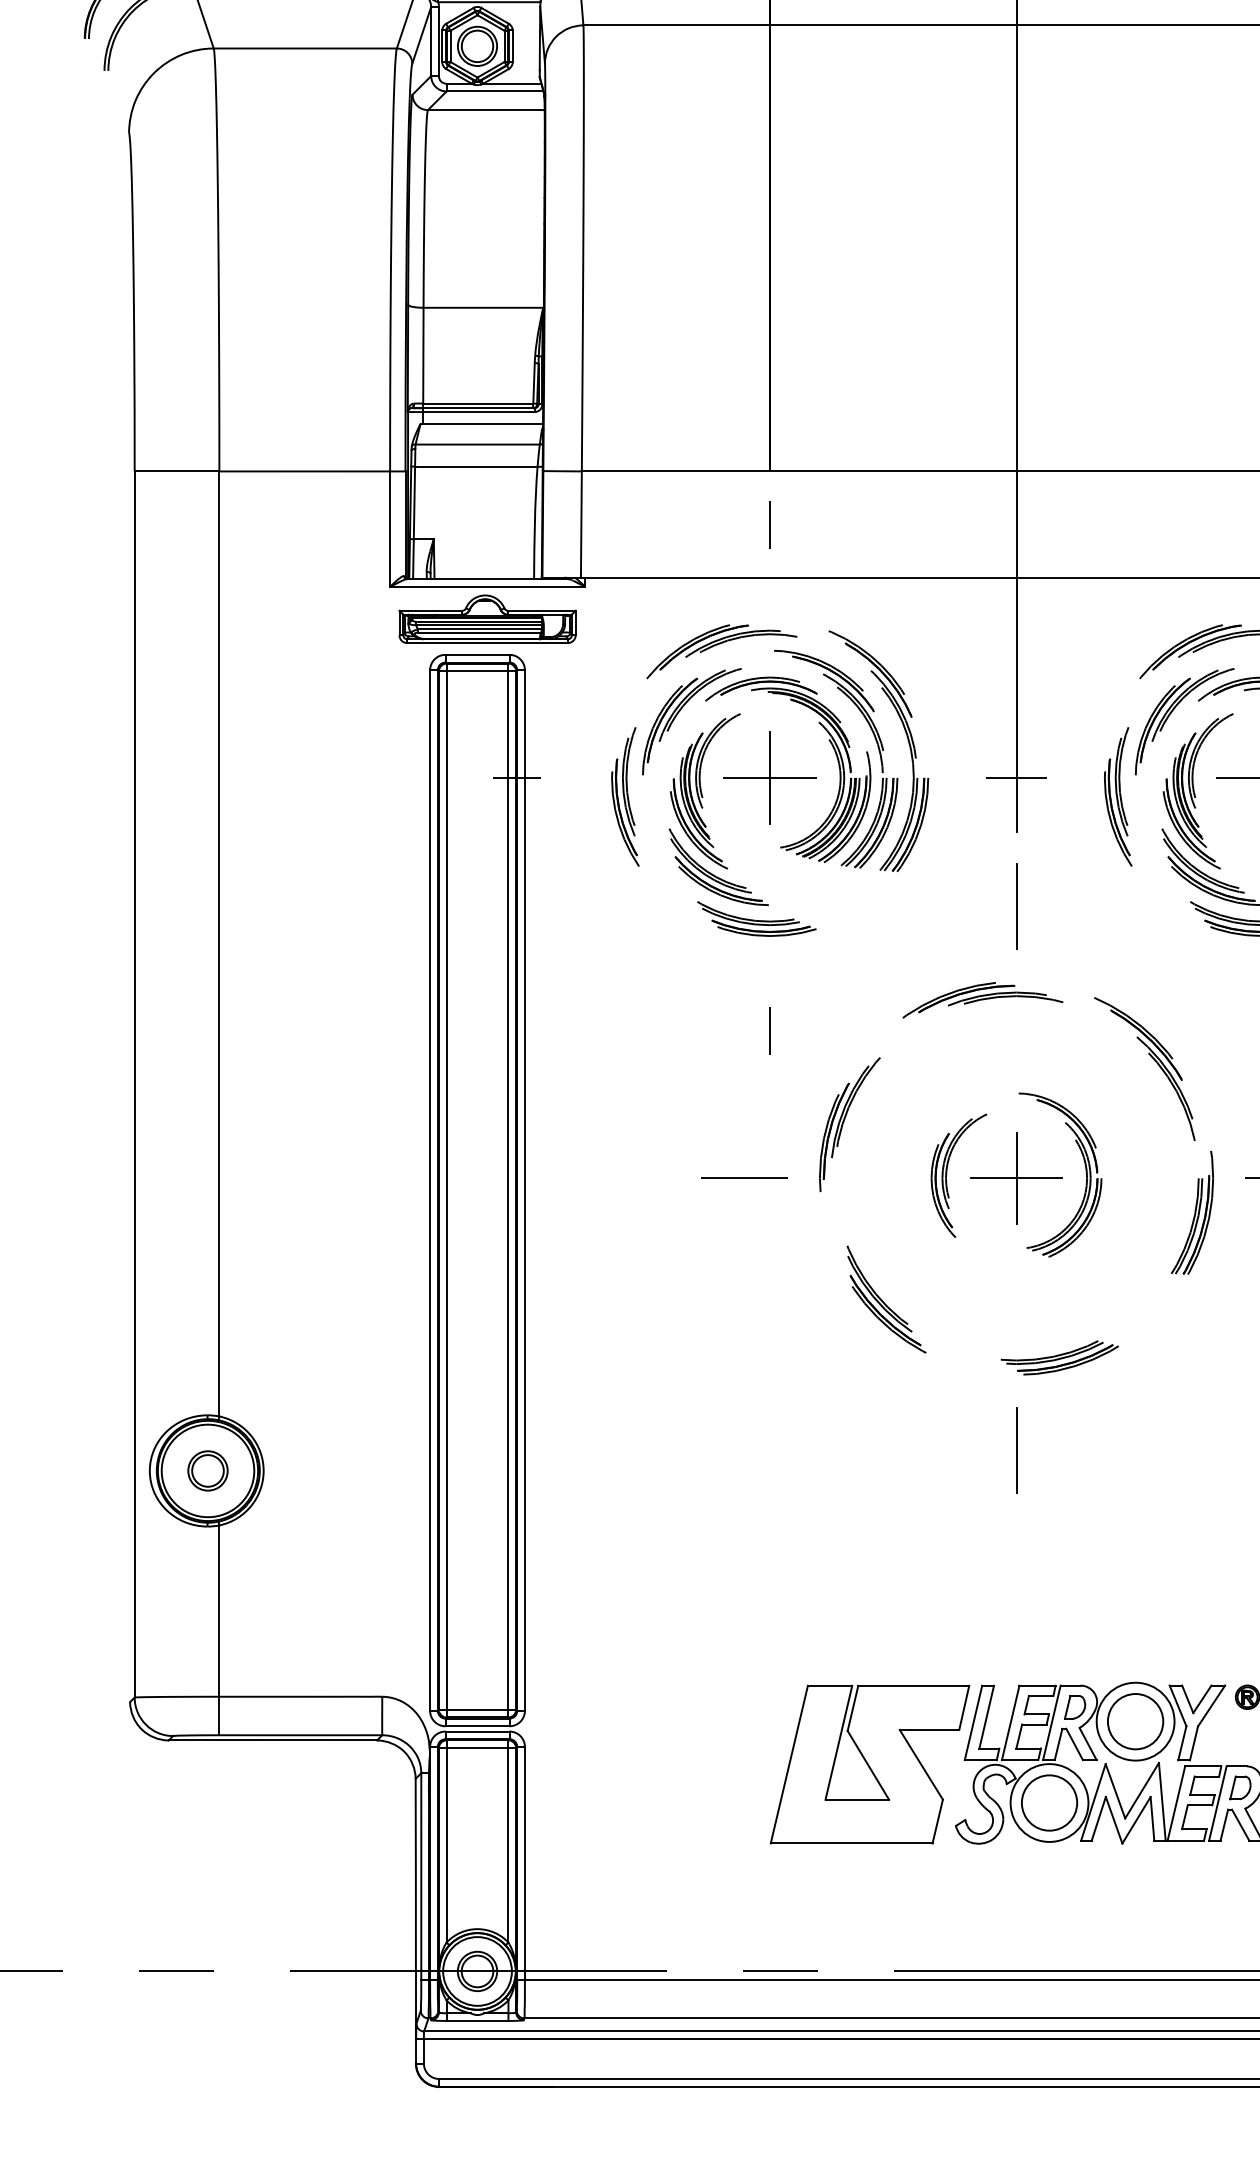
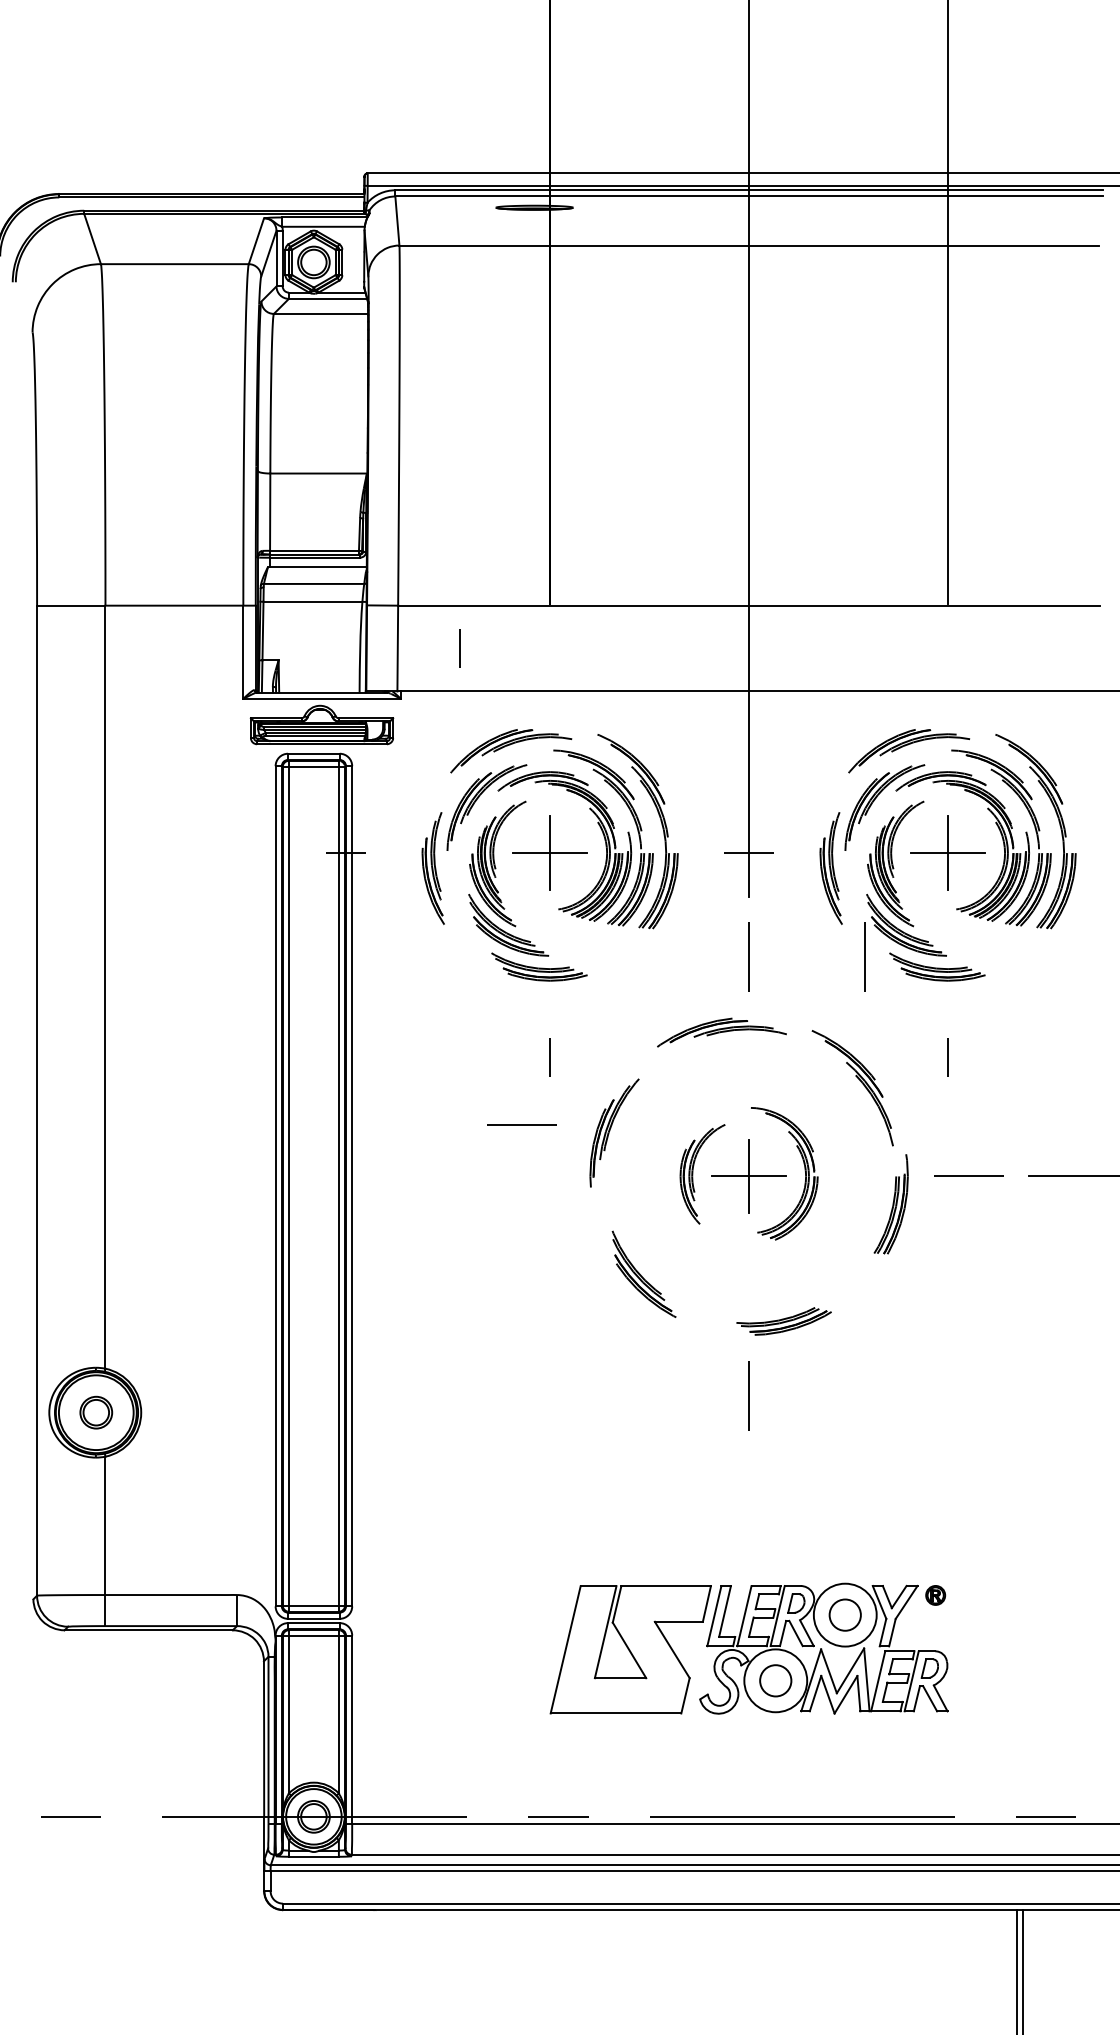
line: (769, 524) -> (459, 648), moved
line: (1159, 905) -> (864, 956), added
line: (743, 1177) -> (521, 1124), moved
circle: (1134, 1720) -> (844, 1614), size x0.7
circle: (1049, 1802) -> (775, 1680), size x0.7

